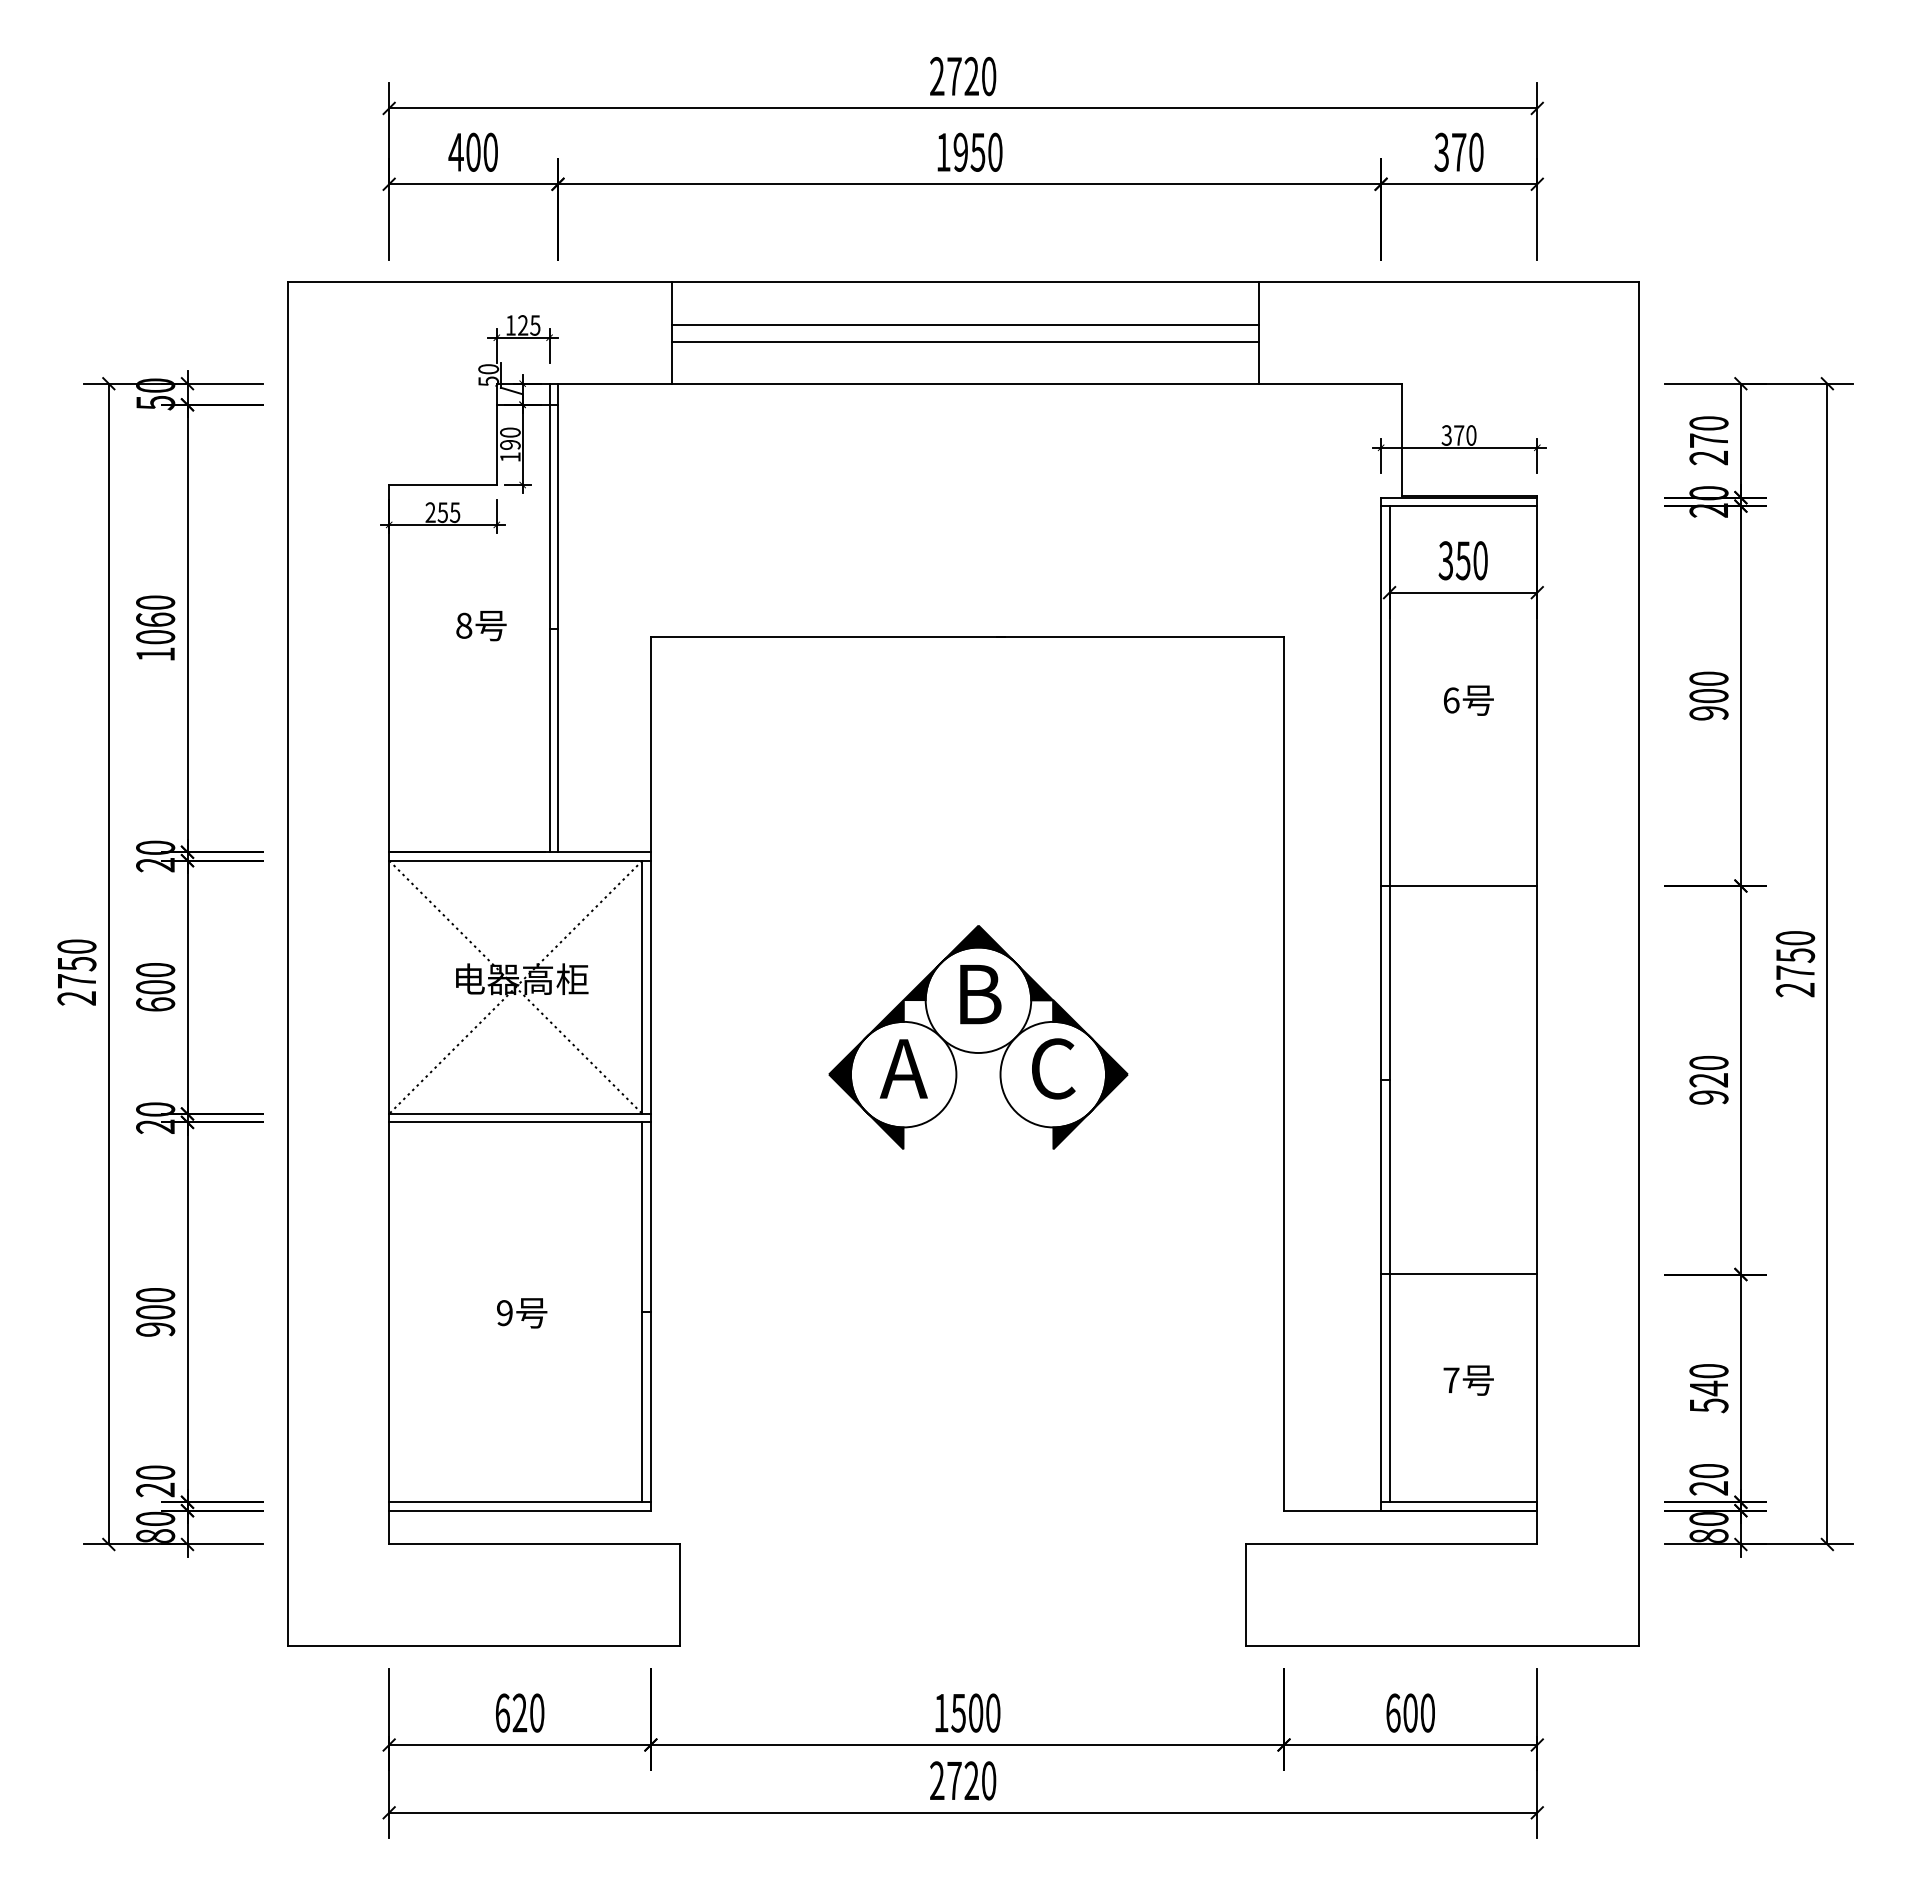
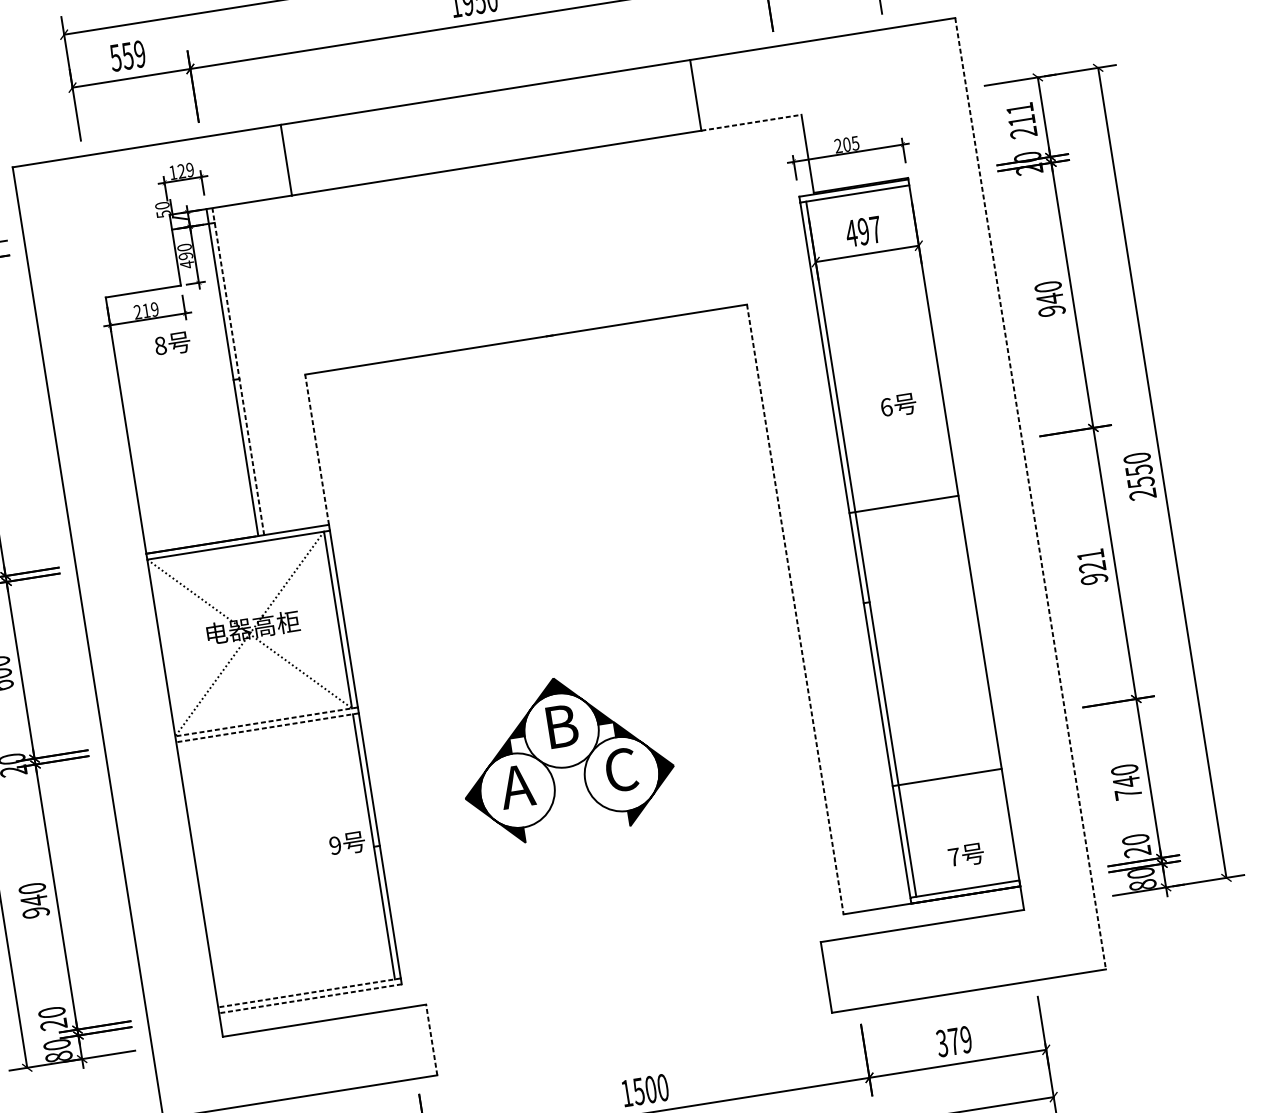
text: (472, 151) -> (127, 55), 400 -> 559
line: (965, 324) -> (490, 121), removed
text: (535, 325) -> (190, 170), 125 -> 129
line: (965, 341) -> (492, 133), removed
line: (1330, 383) -> (751, 122), solid -> dashed
text: (1708, 431) -> (1020, 114), 270 -> 211
text: (1458, 435) -> (846, 144), 370 -> 205
text: (510, 456) -> (187, 264), 190 -> 490
text: (448, 512) -> (150, 310), 255 -> 219
text: (1462, 560) -> (863, 231), 350 -> 497
line: (558, 617) -> (238, 371), solid -> dashed
text: (481, 626) -> (172, 344), moved
text: (1708, 695) -> (1049, 298), 900 -> 940
text: (1468, 700) -> (898, 405), moved
line: (650, 744) -> (316, 449), solid -> dashed
line: (1459, 886) -> (904, 504), moved
line: (1638, 964) -> (1030, 494), solid -> dashed
text: (1795, 972) -> (1141, 482), 2750 -> 2550
part: (978, 1037) -> (565, 756), moved
text: (1708, 1062) -> (1090, 554), 920 -> 921
line: (1284, 1073) -> (795, 609), solid -> dashed
line: (520, 1113) -> (266, 721), solid -> dashed
line: (520, 1122) -> (267, 727), solid -> dashed
line: (1459, 1274) -> (947, 777), moved
text: (155, 1312) -> (34, 900), 900 -> 940
text: (522, 1313) -> (347, 843), moved
text: (1468, 1380) -> (966, 855), moved
text: (1709, 1405) -> (1128, 793), 540 -> 740
line: (520, 1502) -> (309, 993), solid -> dashed
line: (520, 1510) -> (310, 998), solid -> dashed
line: (680, 1595) -> (431, 1040), solid -> dashed
text: (1409, 1712) -> (953, 1041), 600 -> 379

